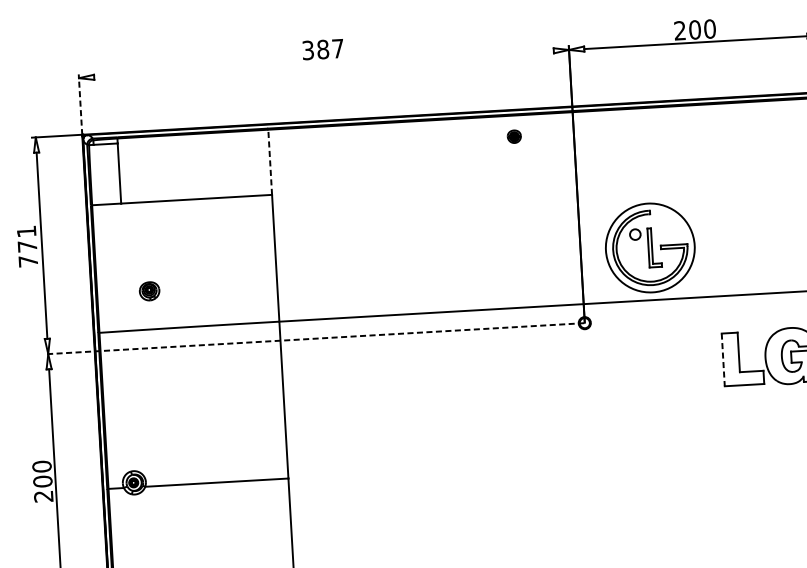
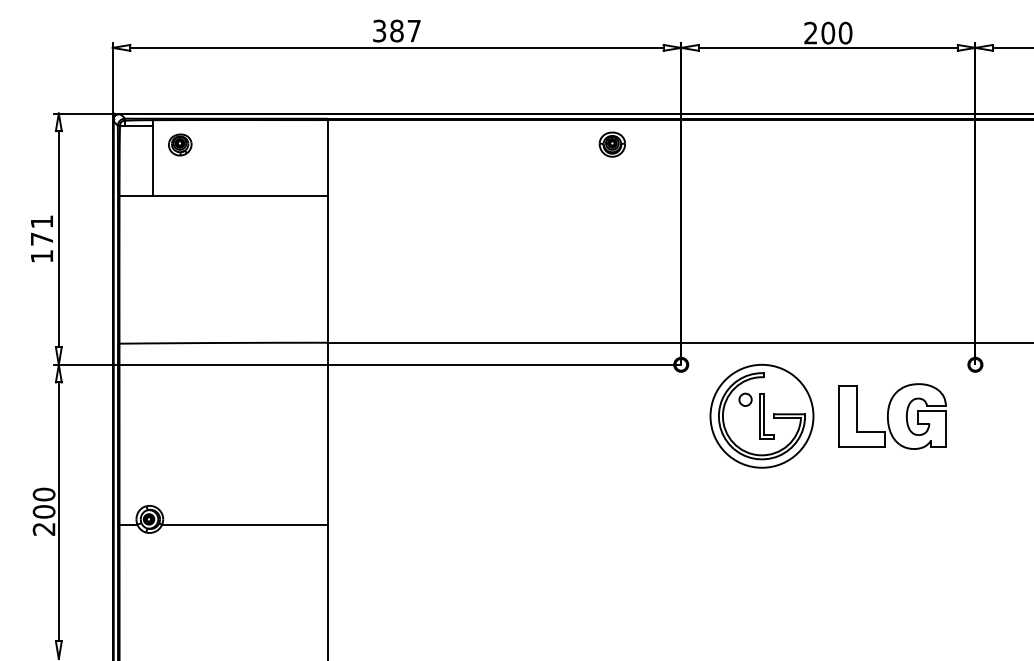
line: (323, 63) -> (396, 47), added
line: (80, 104) -> (112, 78), dashed -> solid
part: (513, 136) -> (611, 144), size x1.67
line: (270, 161) -> (328, 156), dashed -> solid
part: (649, 247) -> (761, 415), moved
text: (27, 261) -> (41, 256), 771 -> 171
part: (149, 290) -> (180, 144), moved
line: (313, 338) -> (366, 364), dashed -> solid
line: (722, 359) -> (838, 416), dashed -> solid

